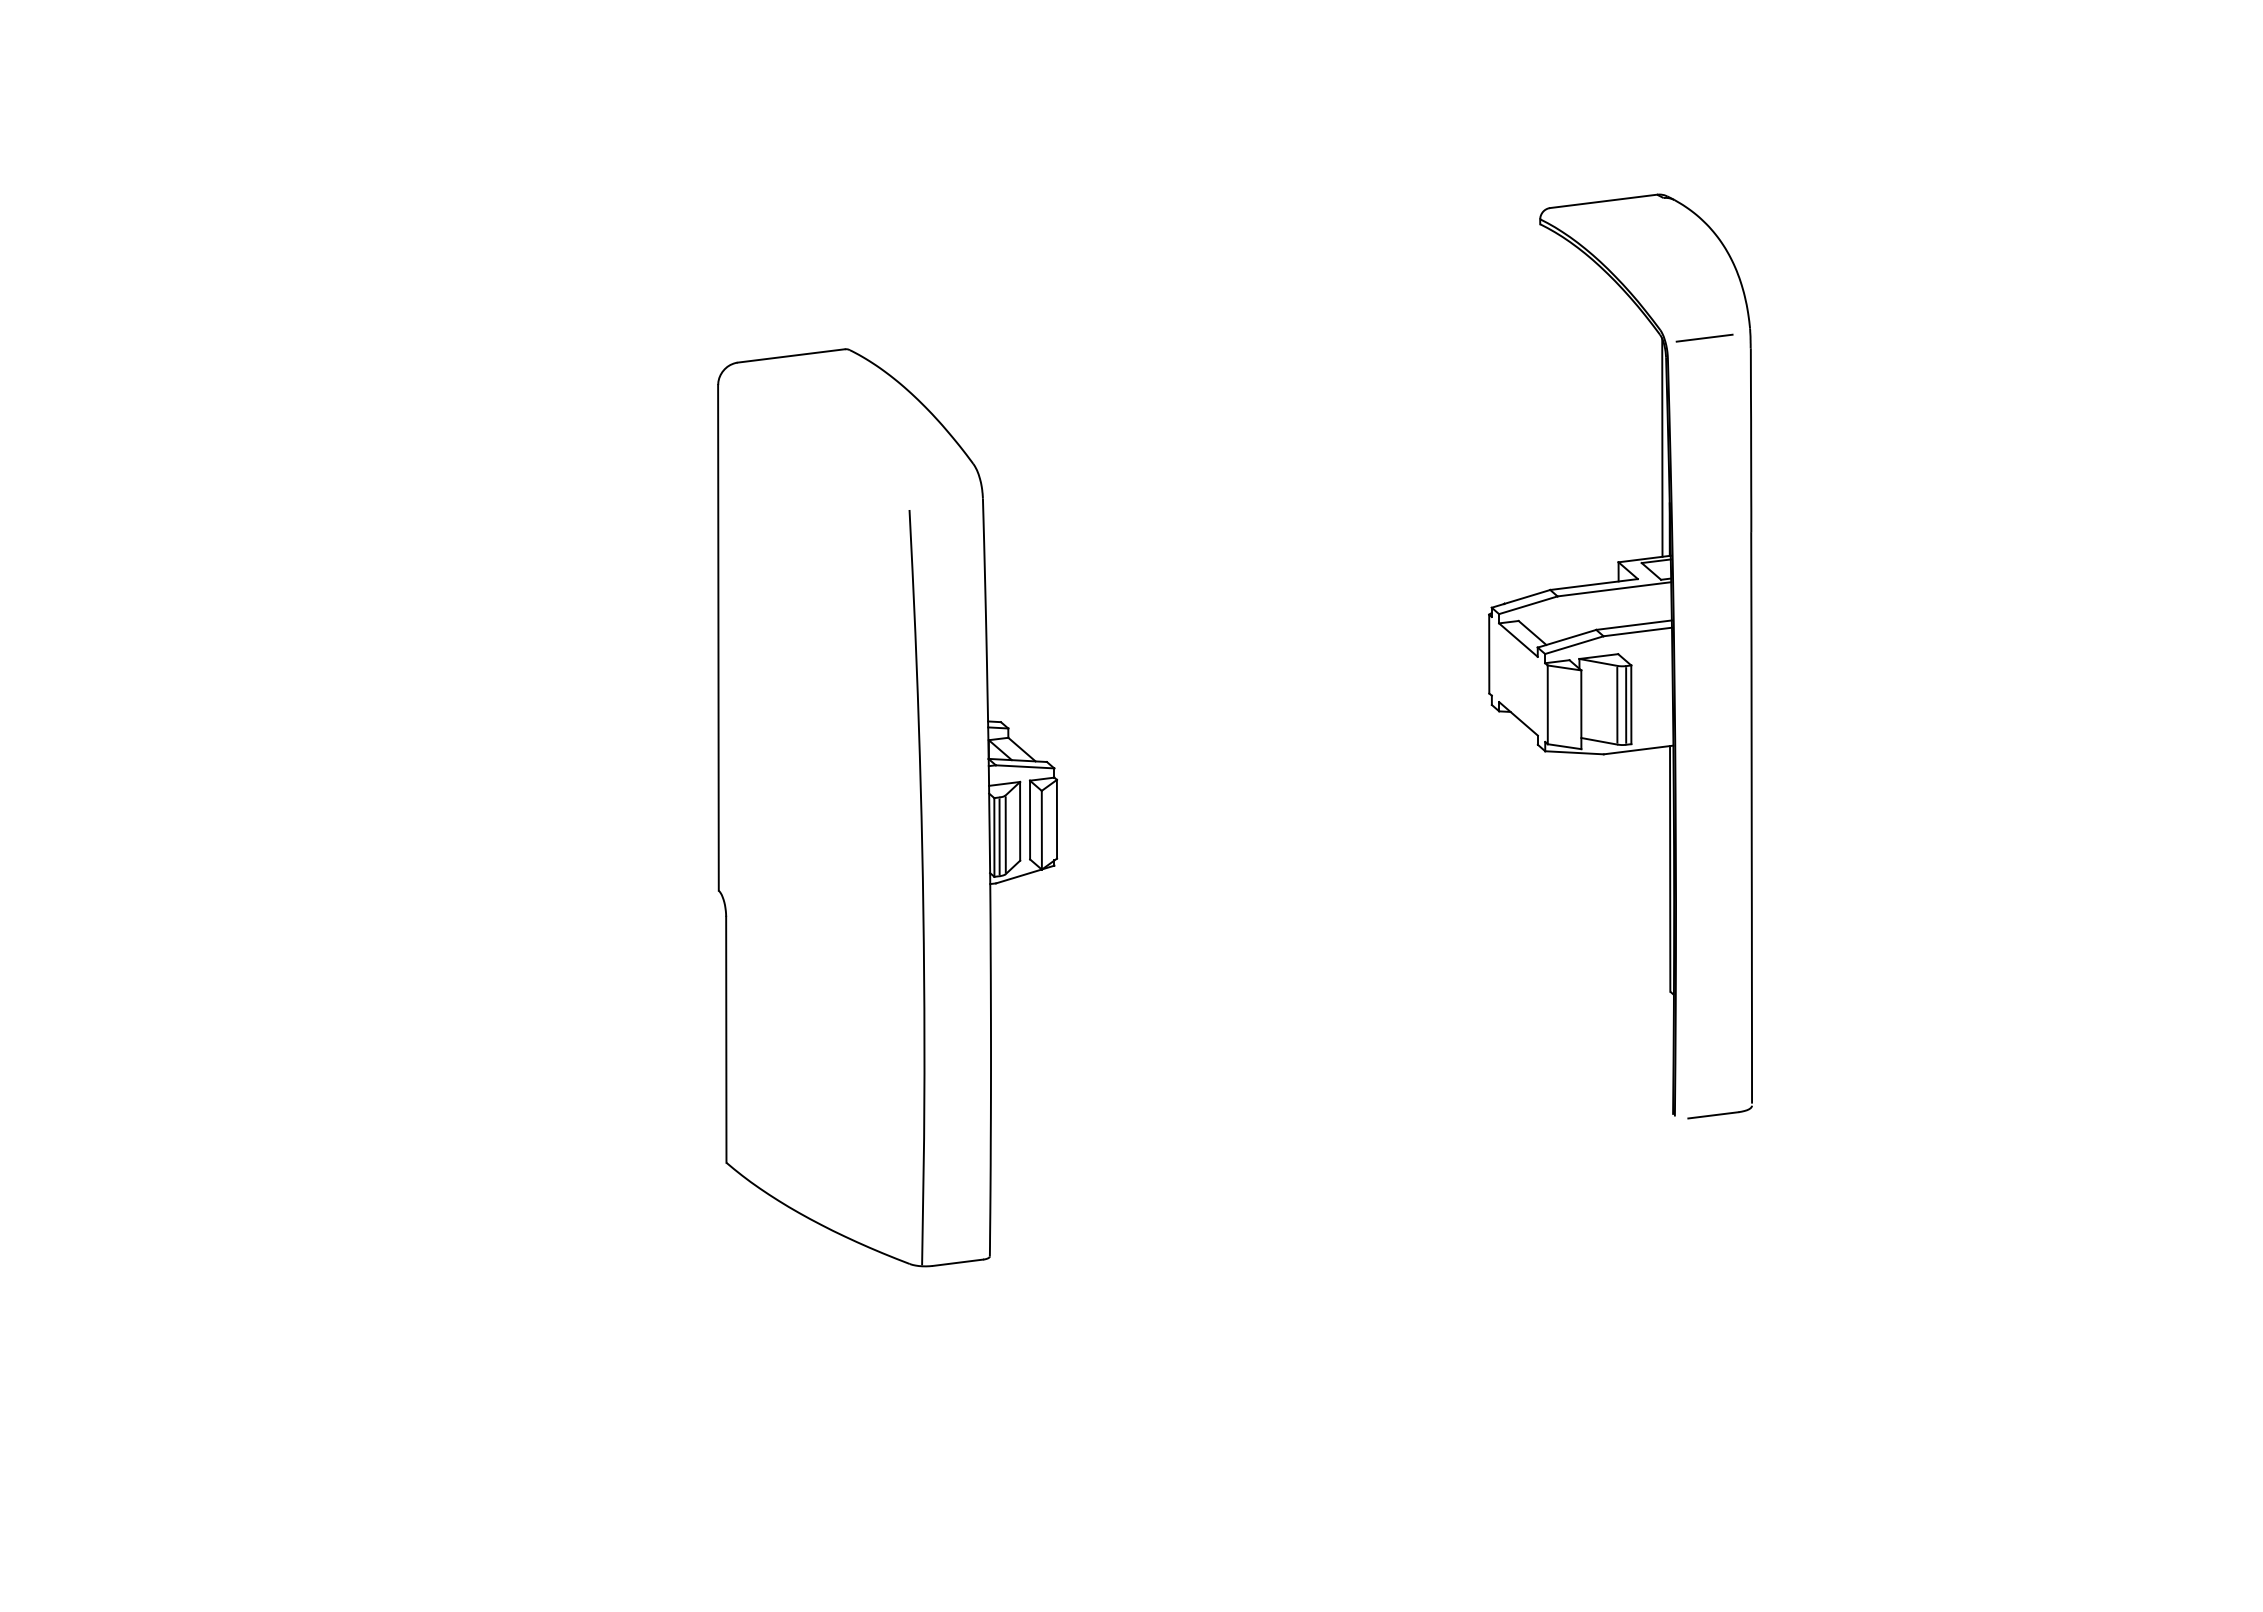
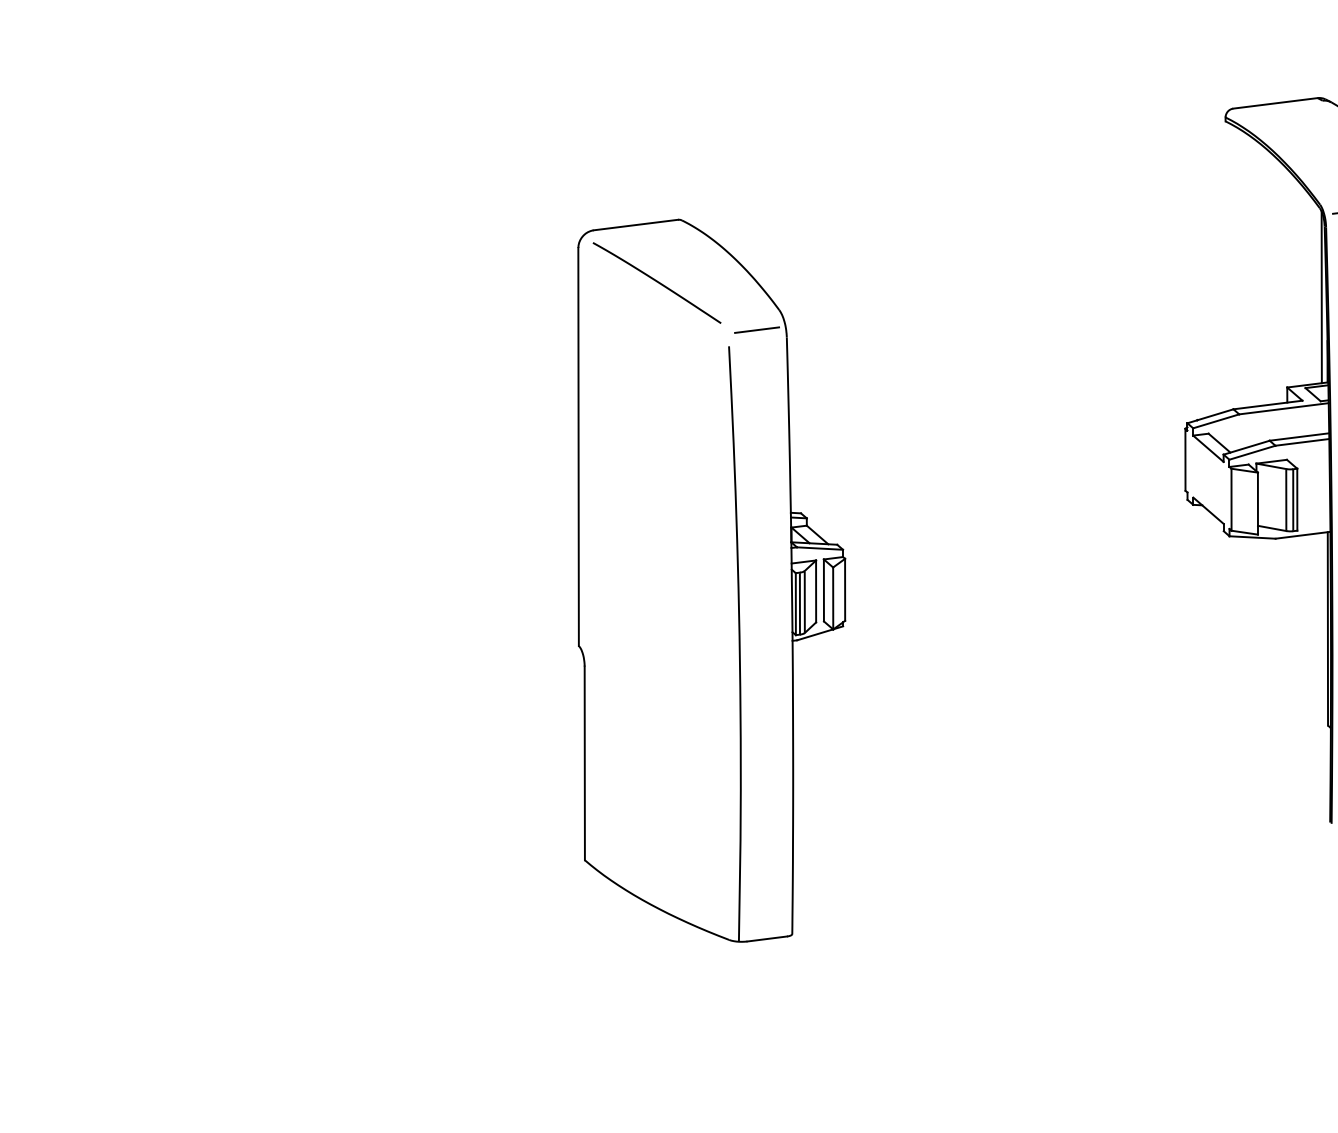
curve: (817, 428) -> (656, 282), added
line: (945, 488) -> (757, 329), added

